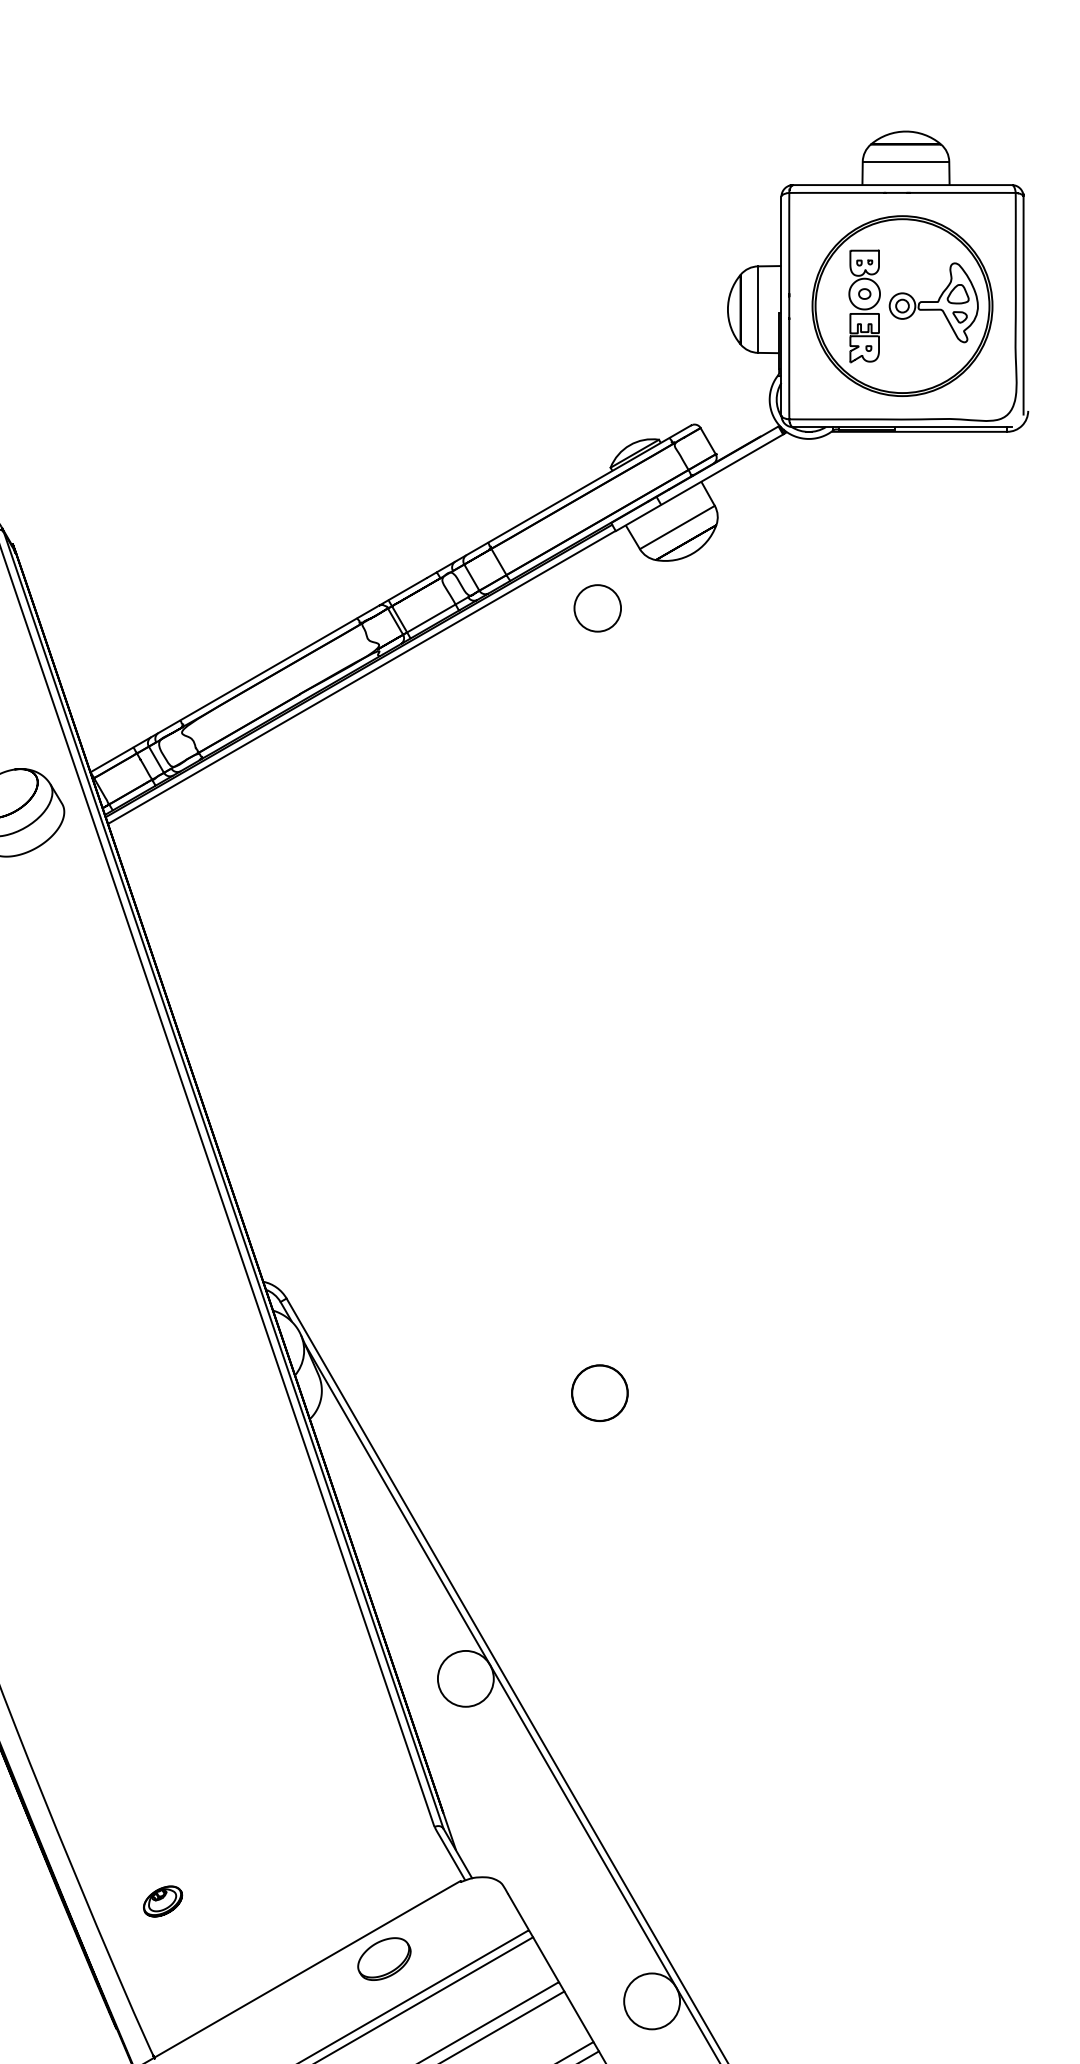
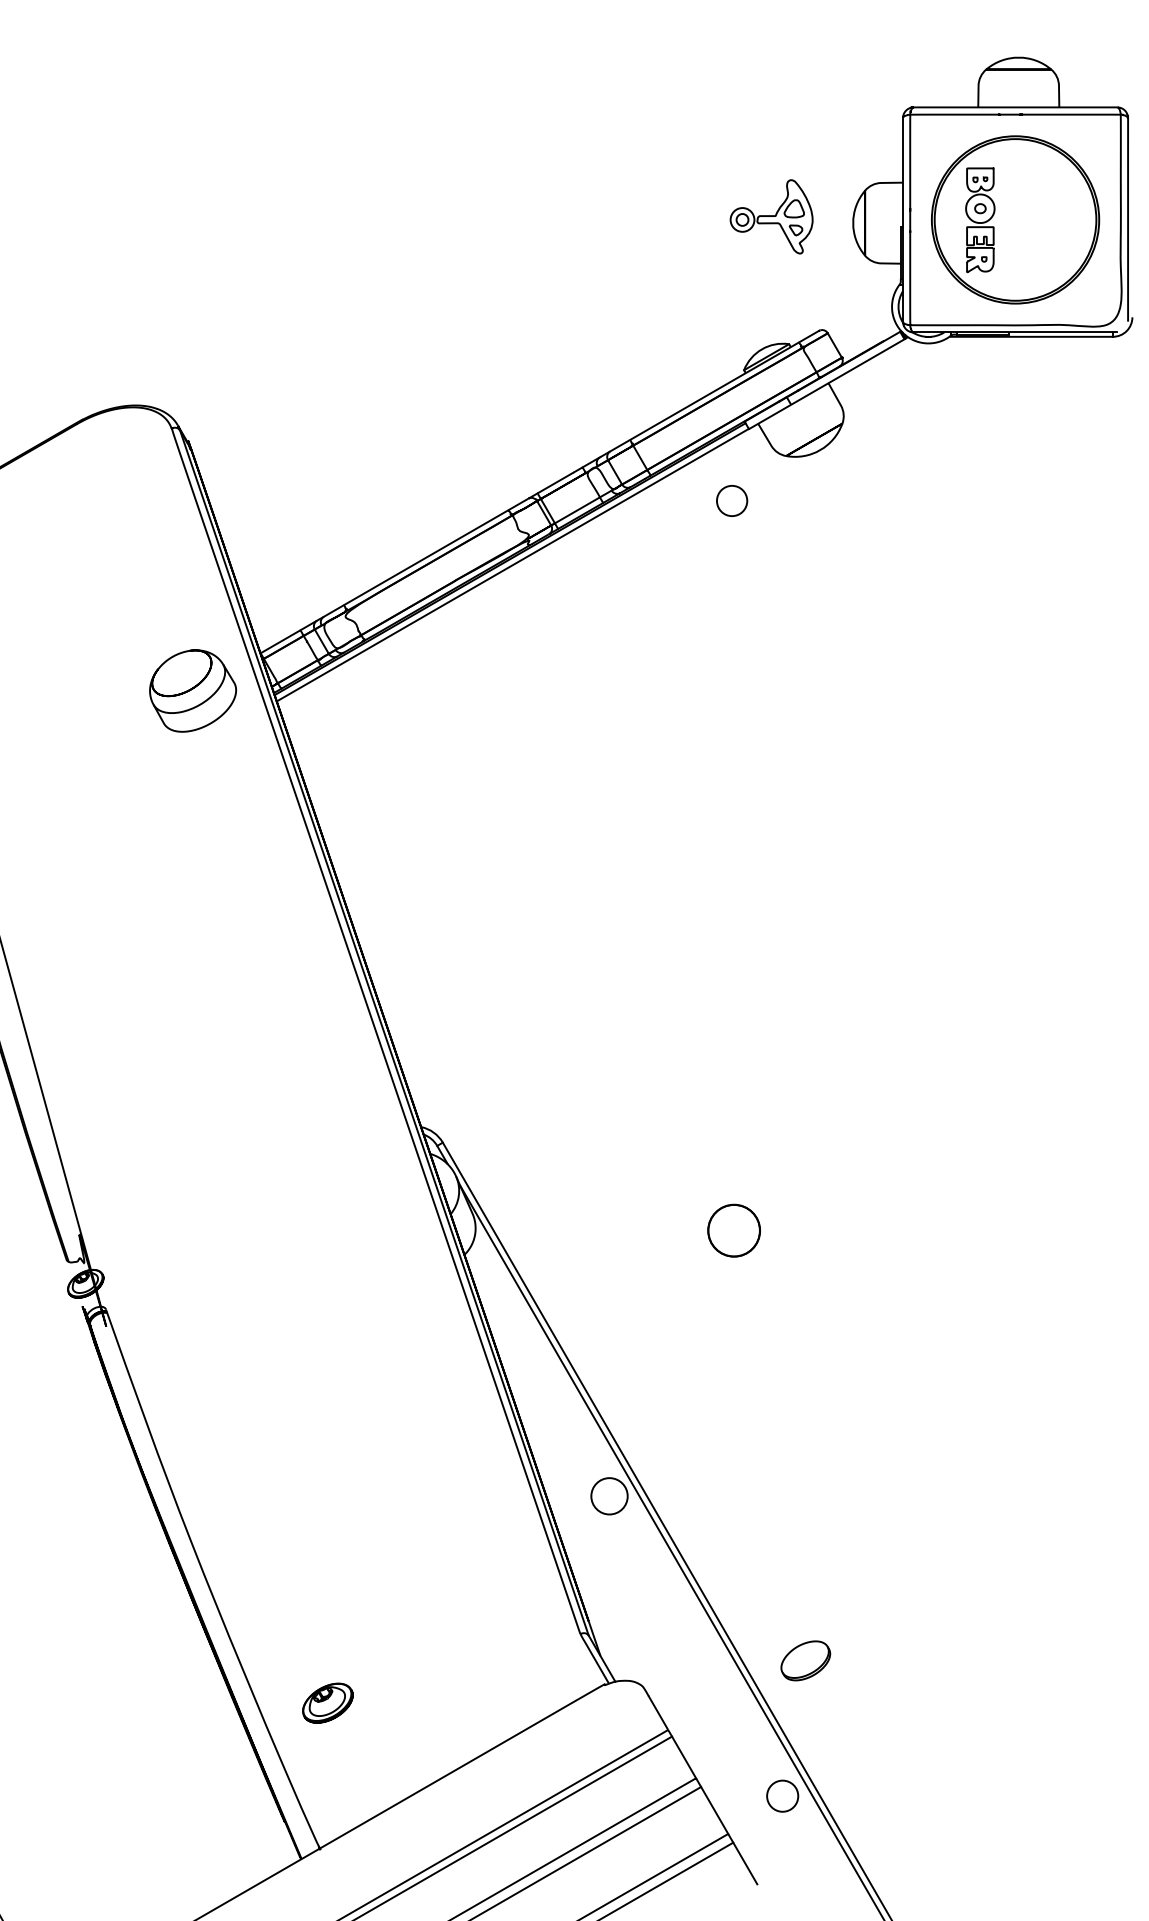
line: (905, 161) -> (1018, 85), removed
part: (933, 302) -> (771, 216), moved
line: (758, 308) -> (881, 222), removed
line: (677, 527) -> (806, 425), removed
circle: (597, 607) -> (731, 500), size x0.7
circle: (465, 1679) -> (609, 1496), size x0.7
part: (162, 1901) -> (327, 1703), size x1.4
part: (384, 1958) -> (805, 1660), moved
circle: (651, 2001) -> (782, 1796), size x0.6

